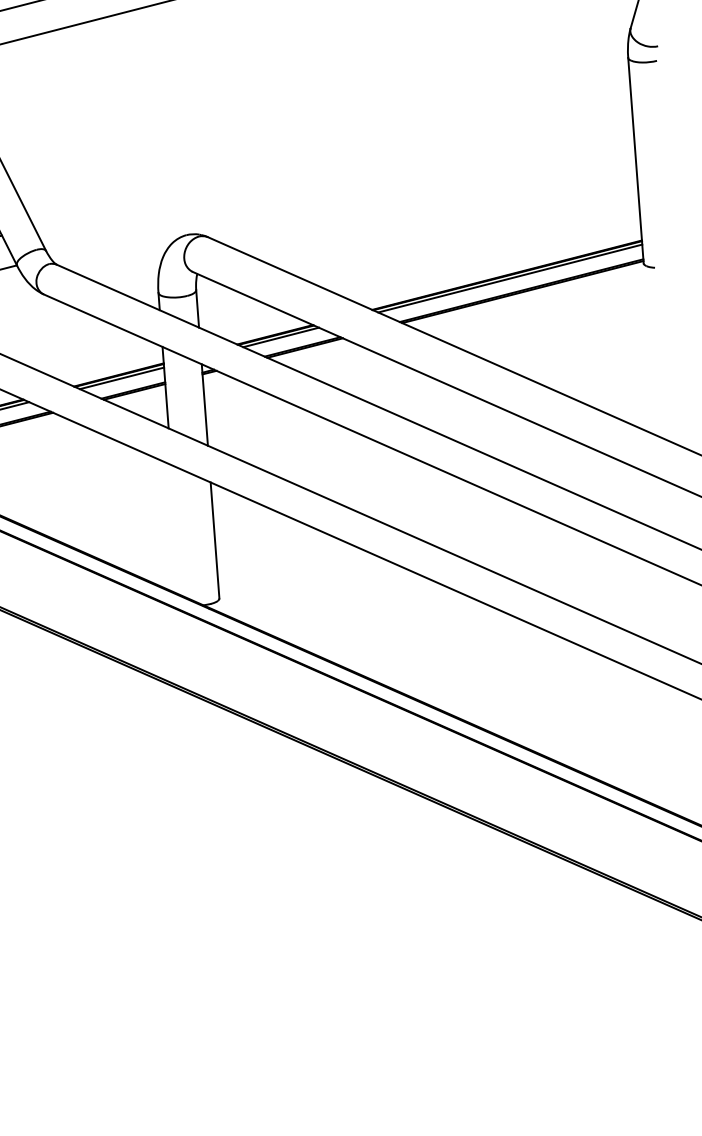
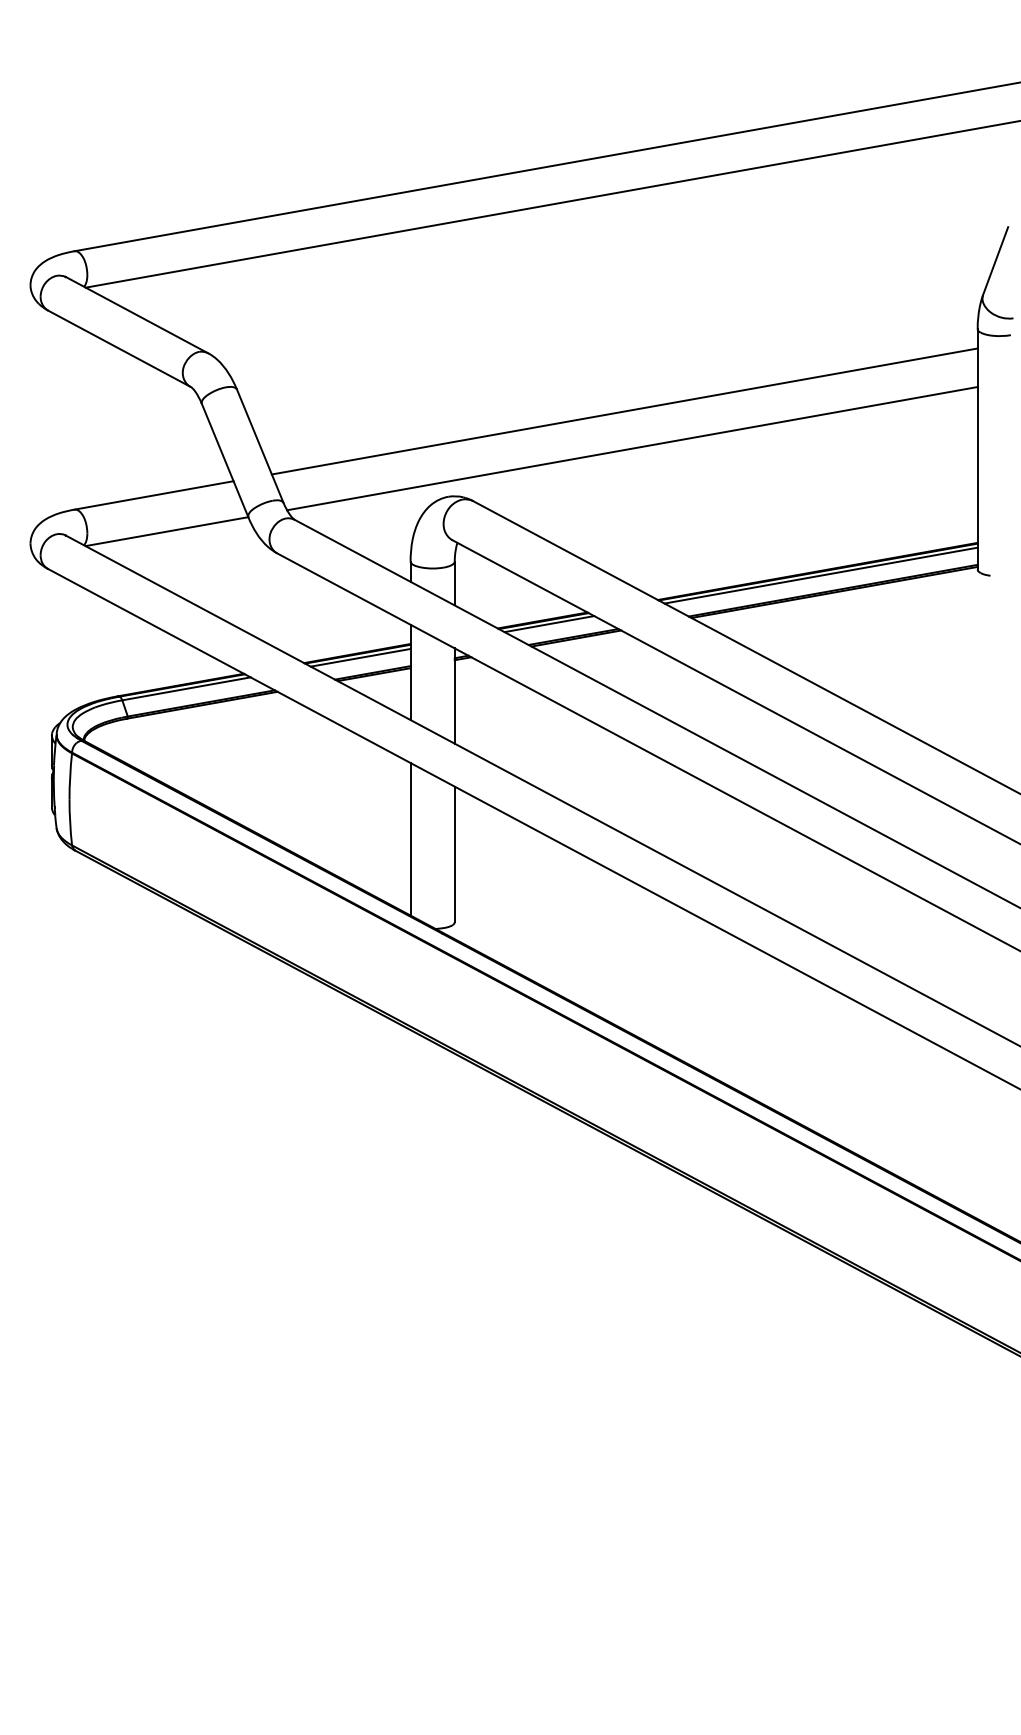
line: (331, 150) -> (624, 411), added
line: (340, 182) -> (632, 448), added
line: (176, 530) -> (410, 839), added

